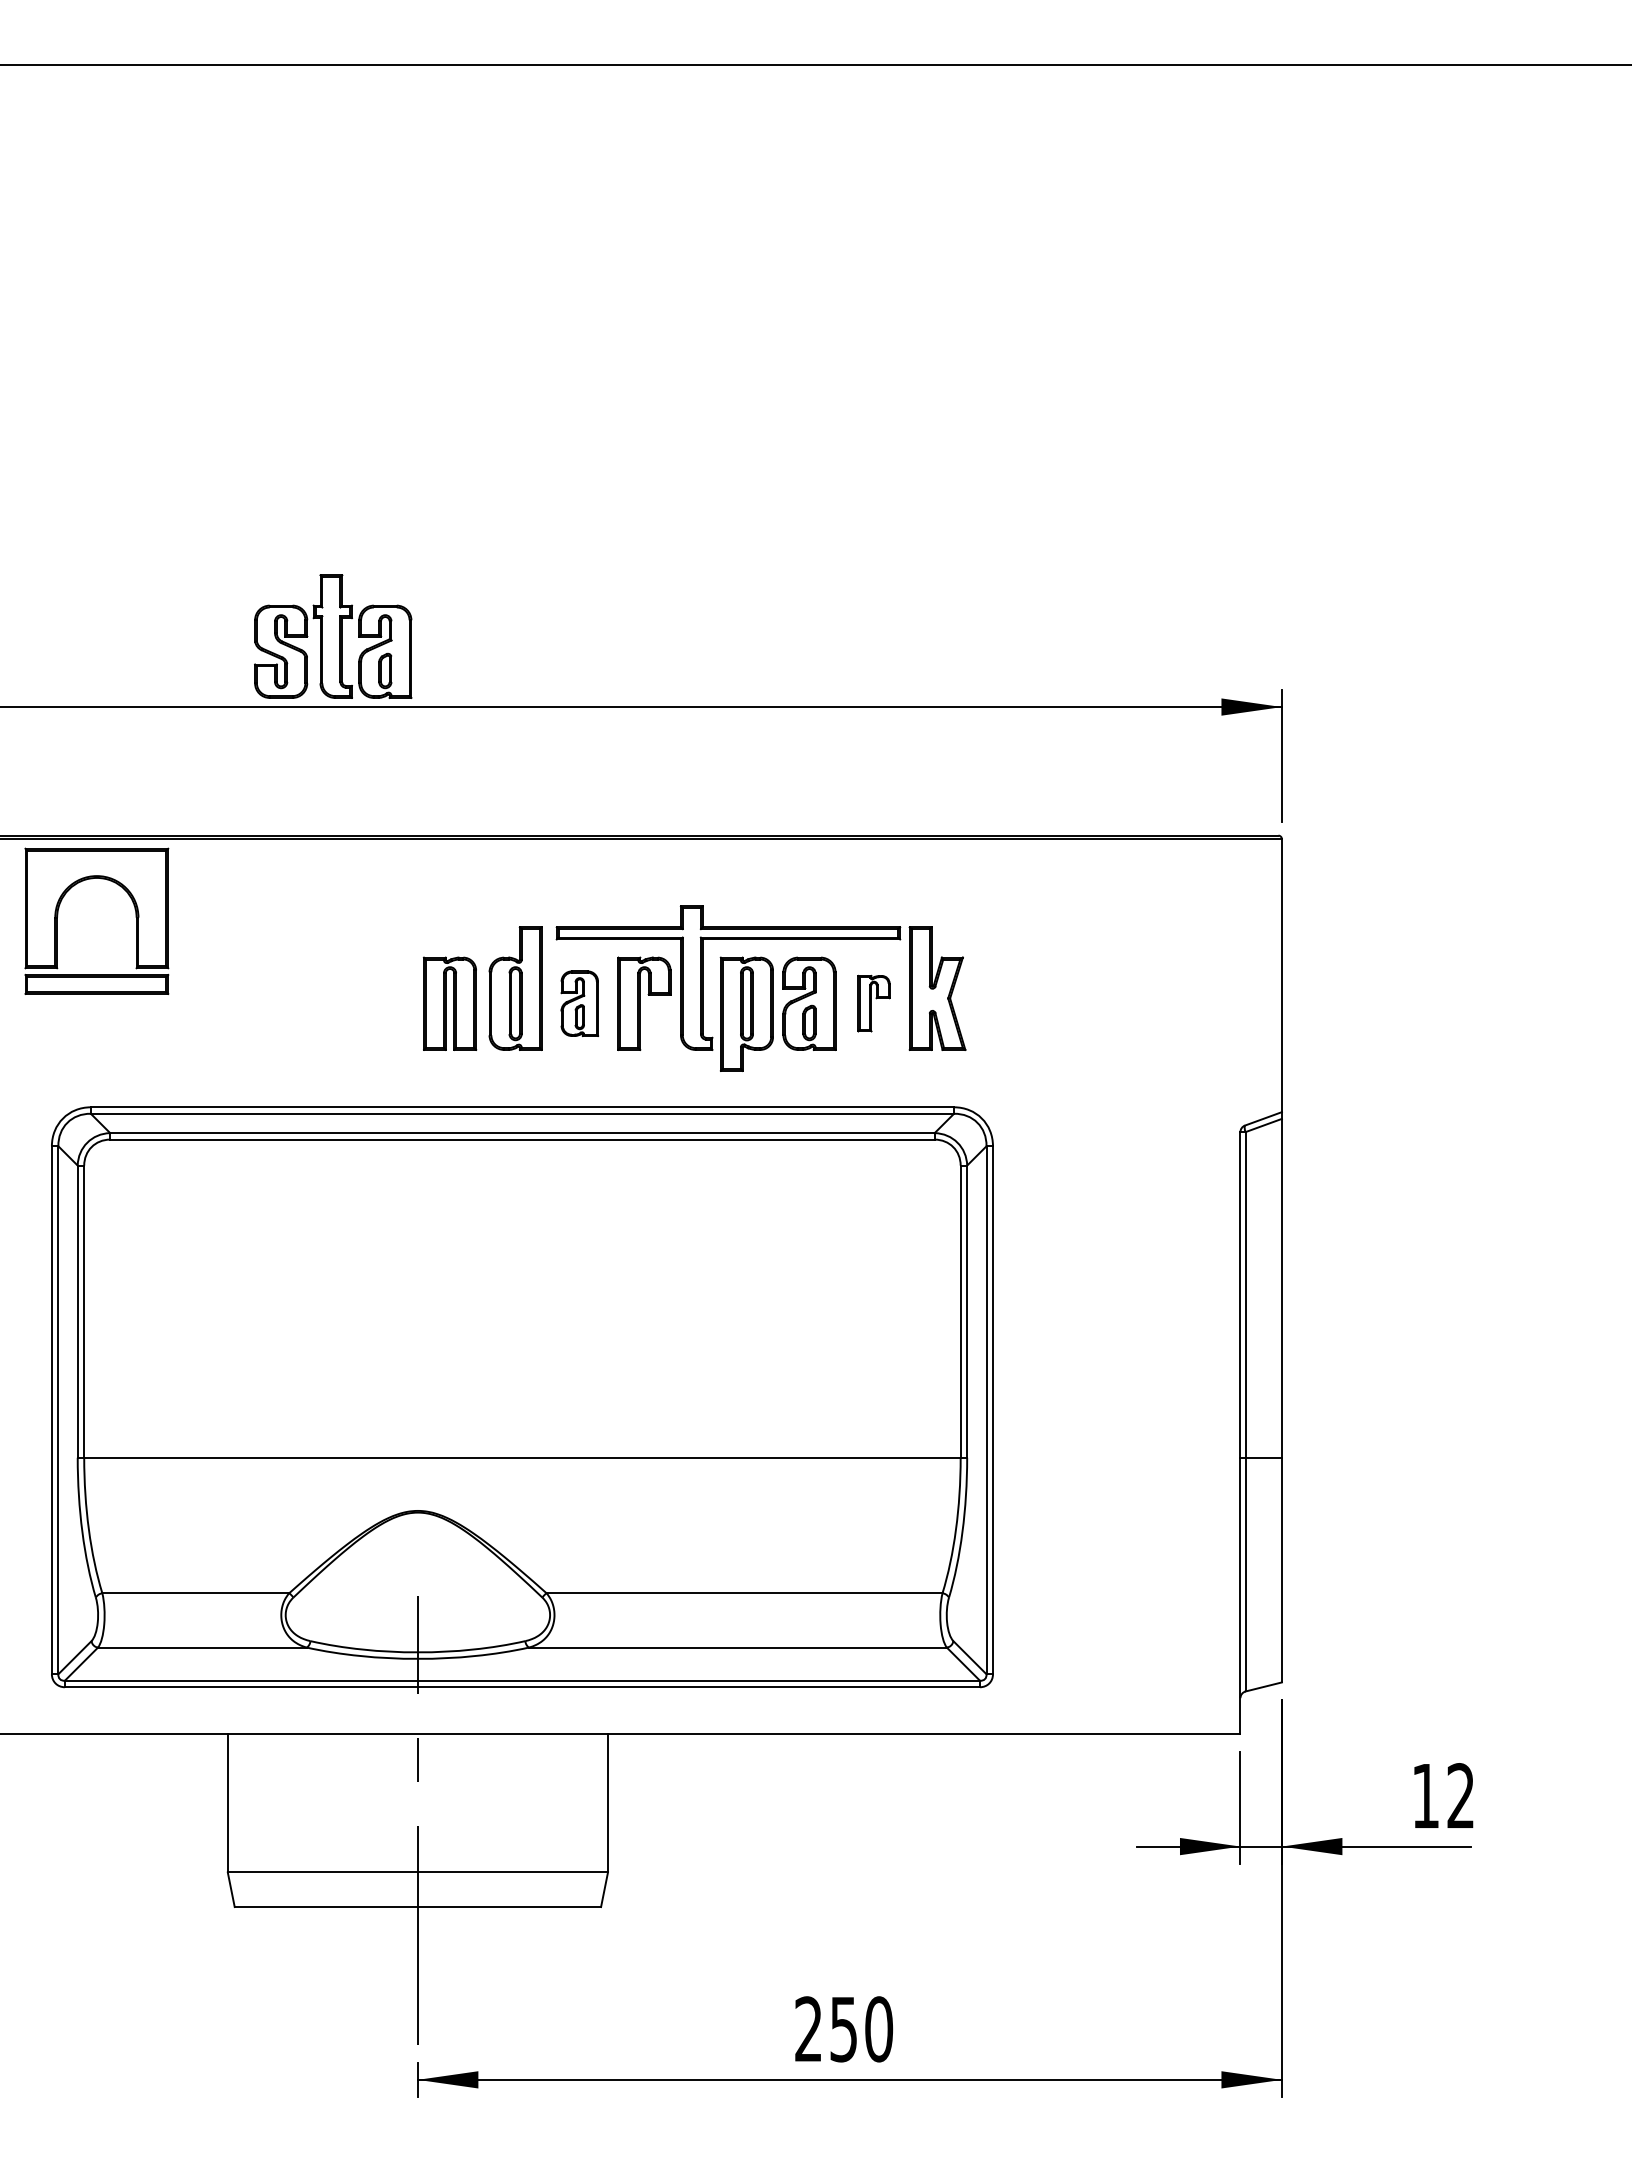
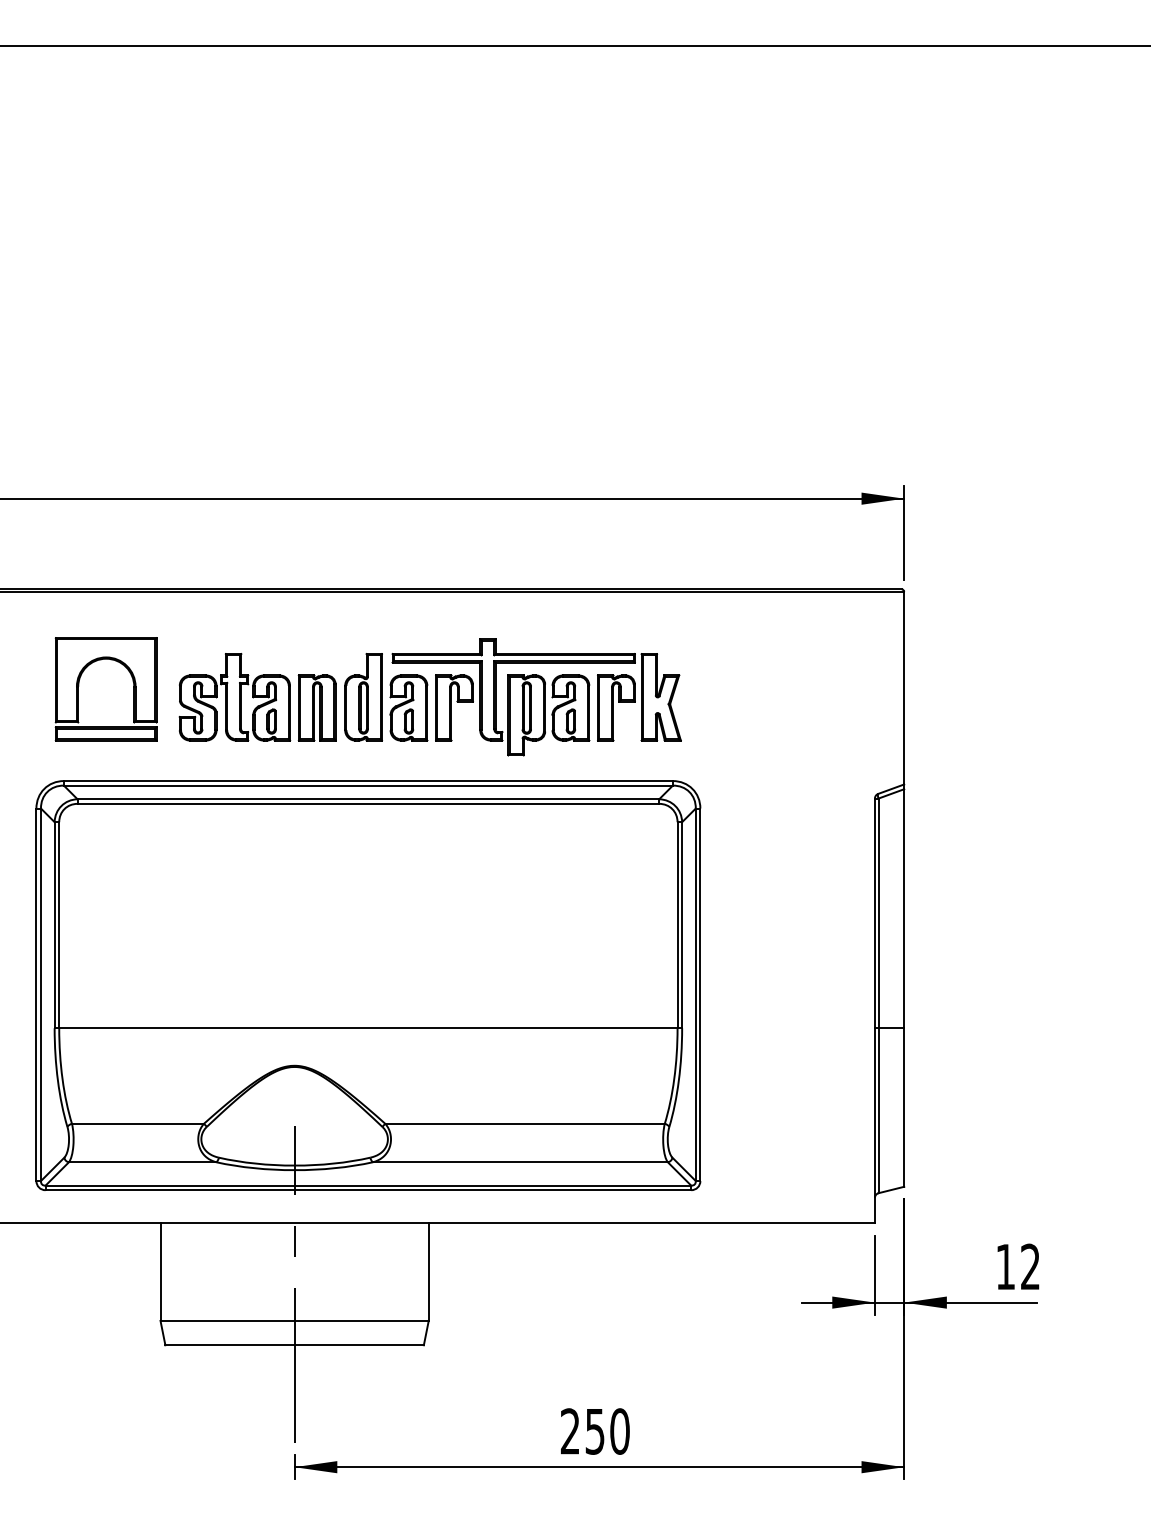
part: (333, 636) -> (235, 697), moved
part: (58, 915) -> (79, 685), moved
part: (579, 1003) -> (408, 707), size x1.43
part: (873, 1003) -> (616, 707), size x1.67

